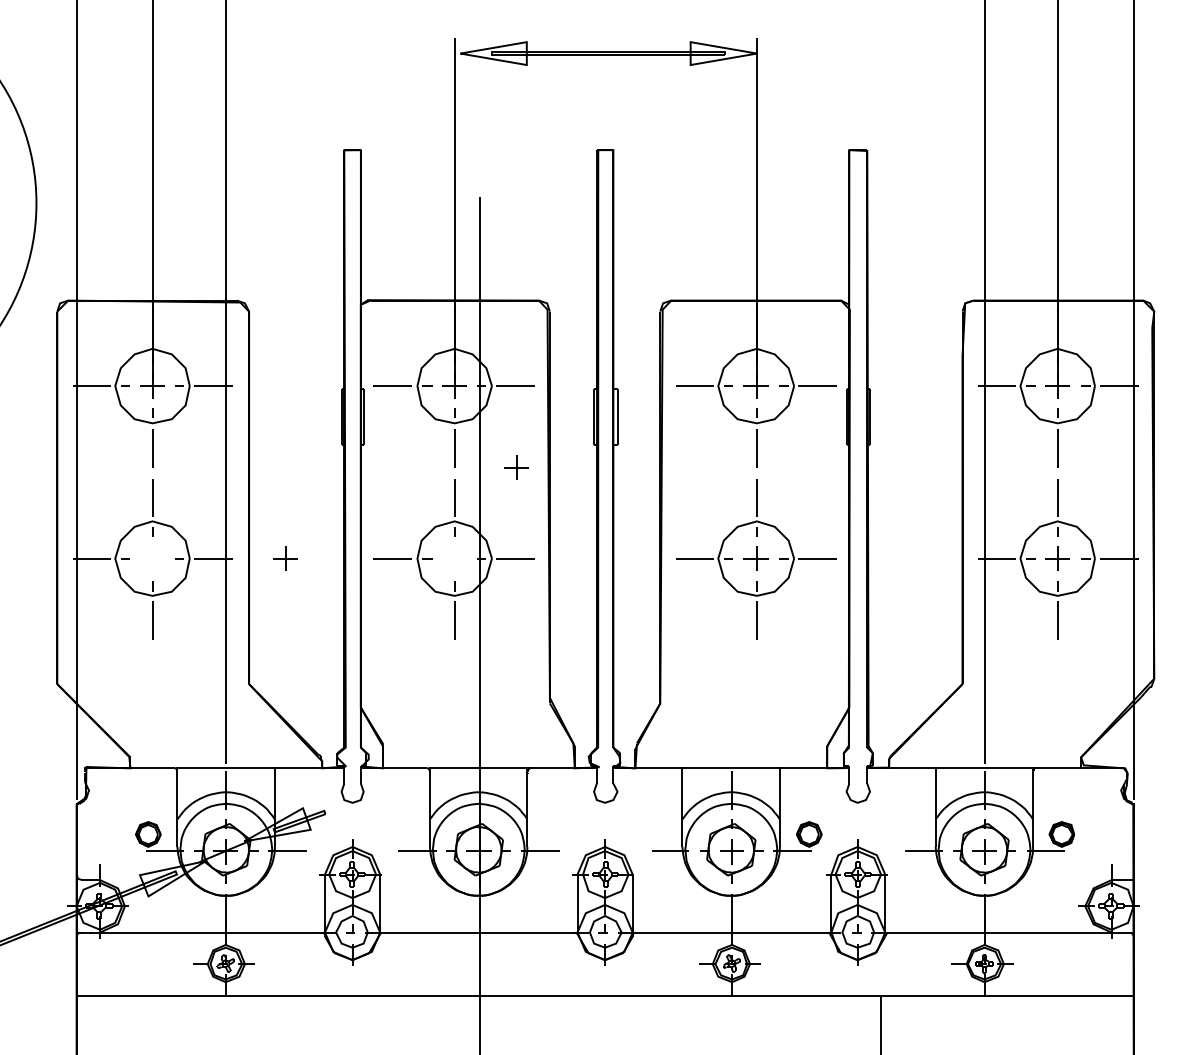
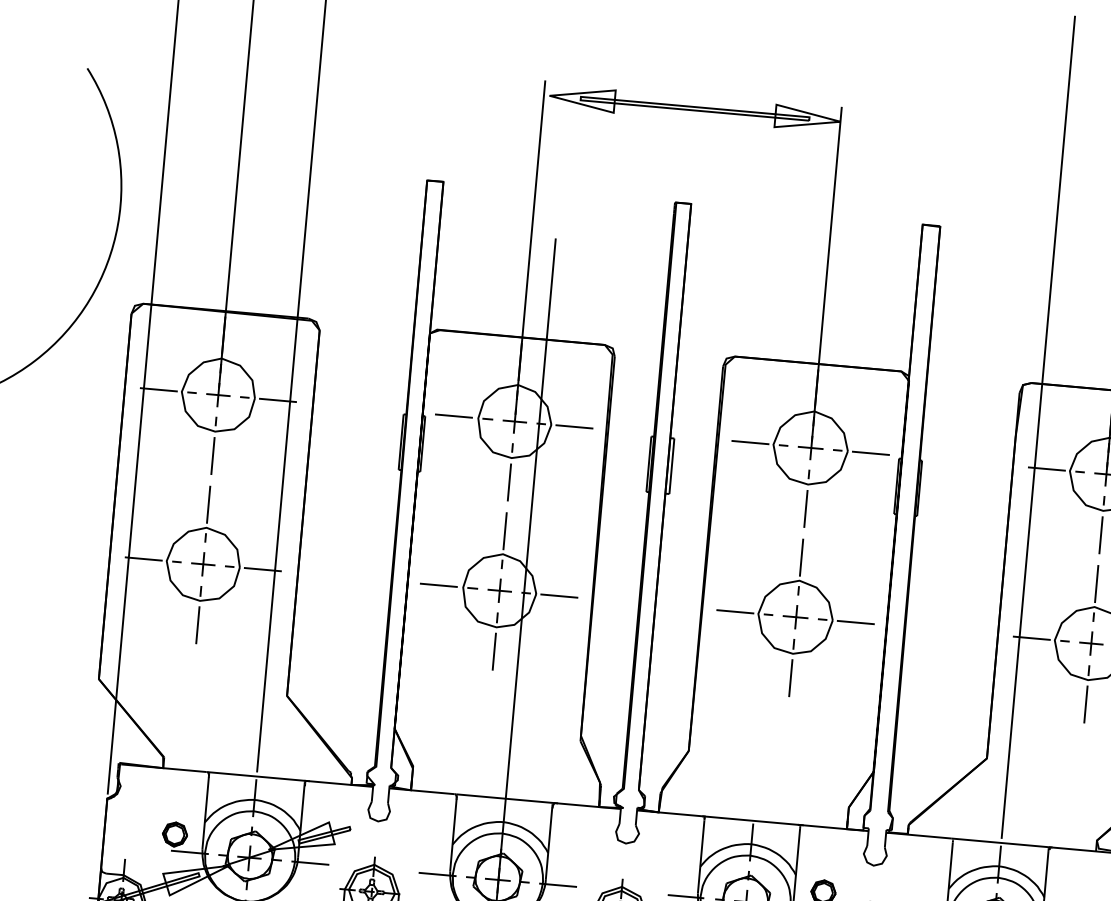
part: (516, 467) -> (499, 590), moved
part: (285, 558) -> (203, 564), moved

